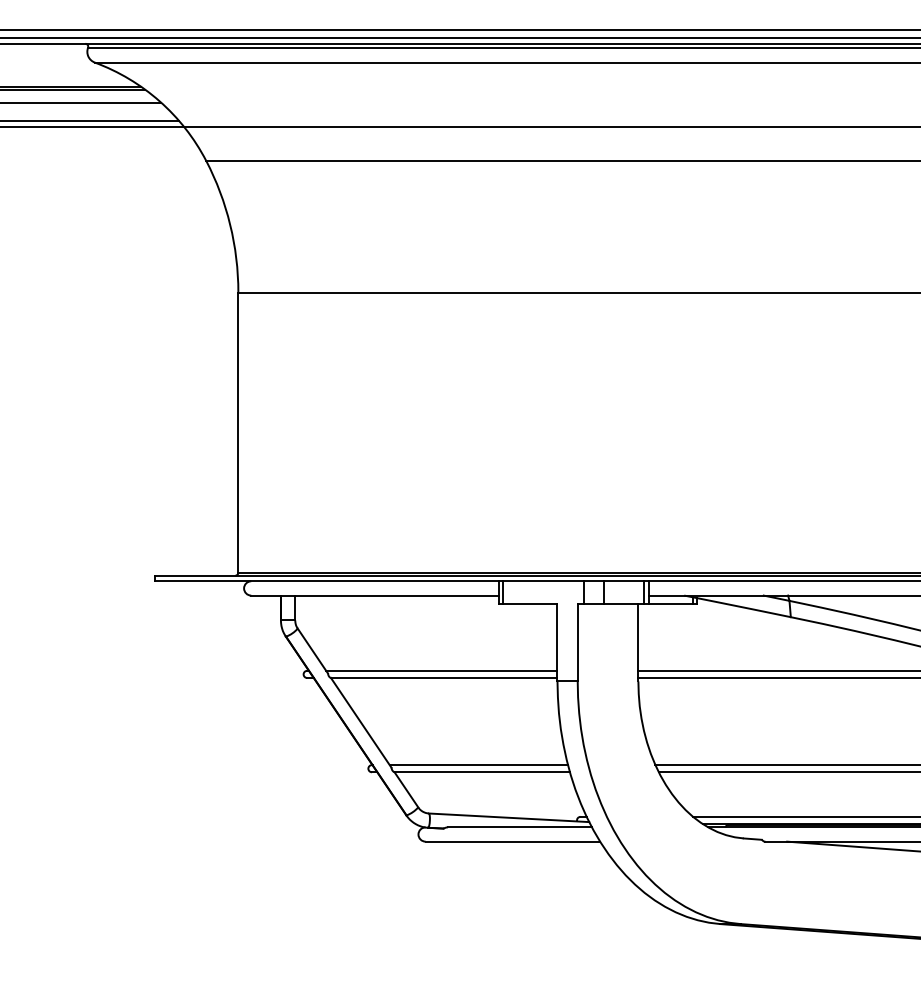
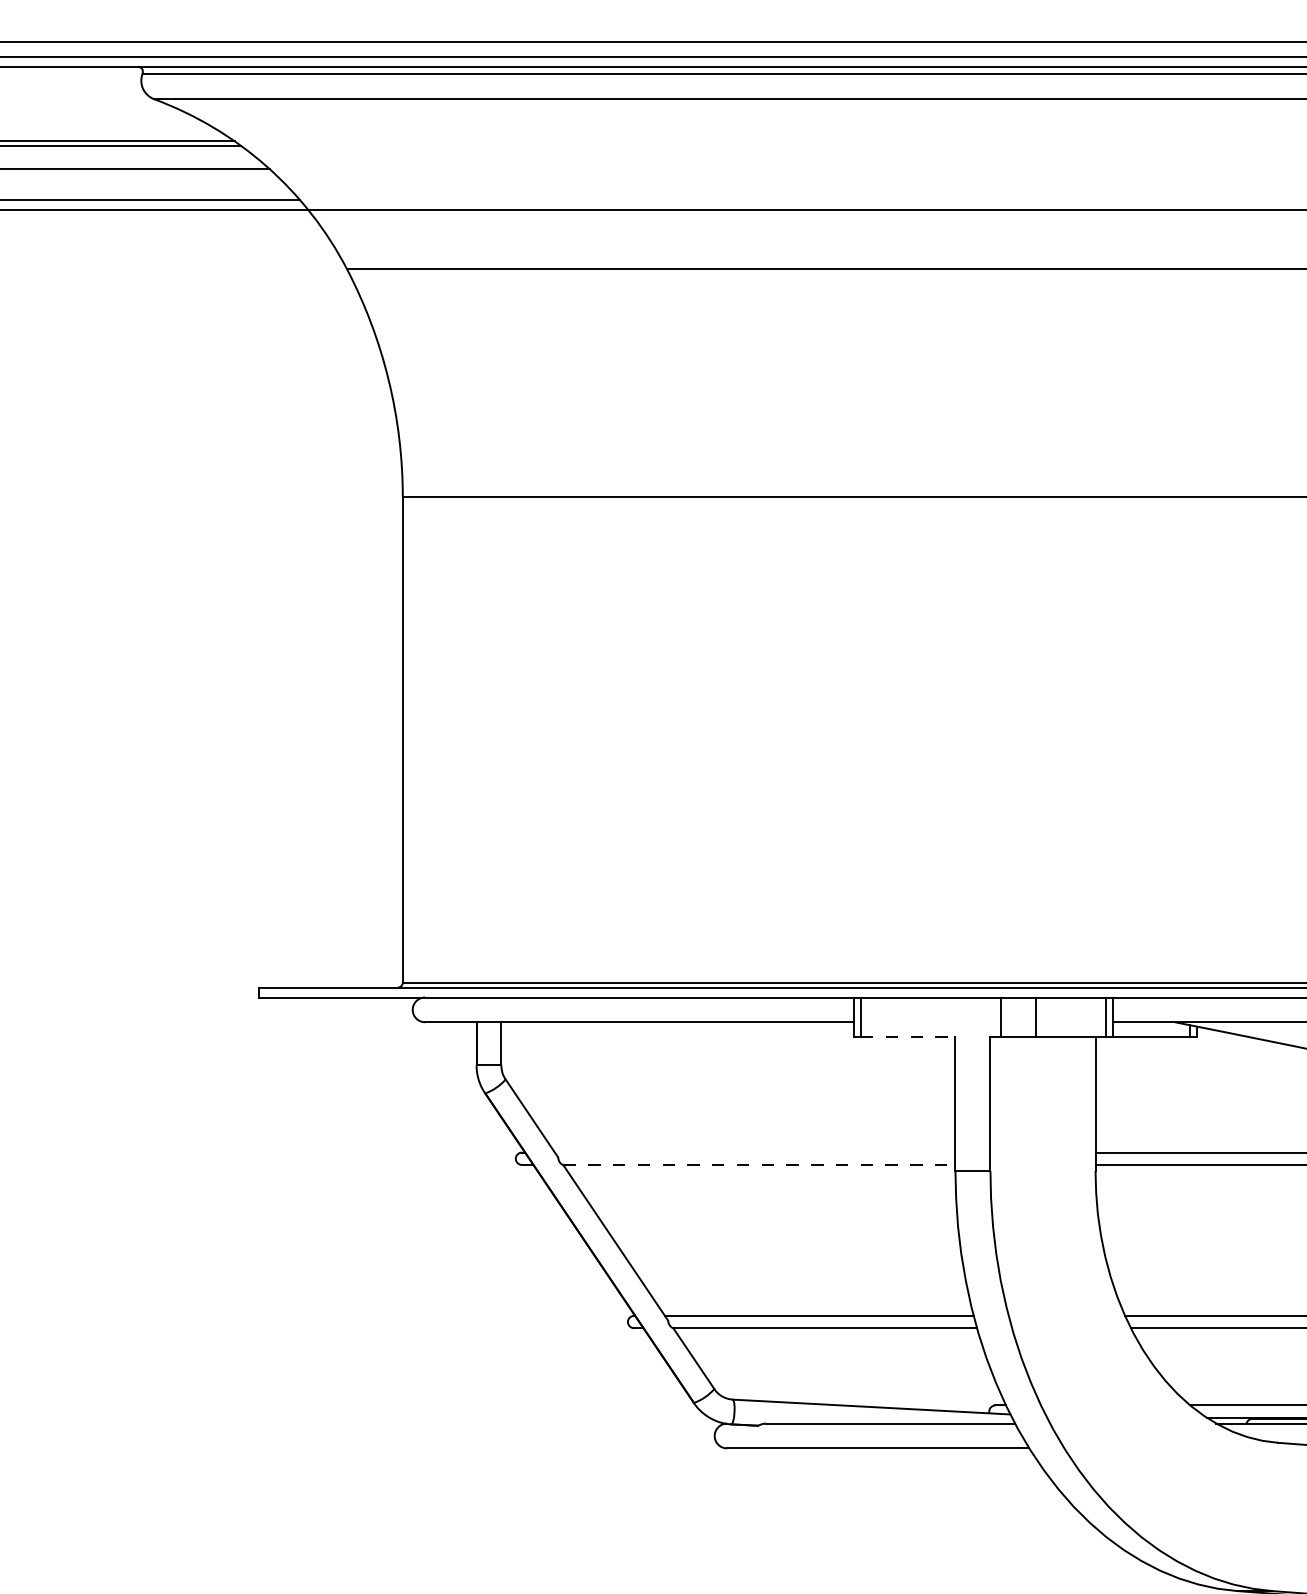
line: (530, 604) -> (908, 1037), solid -> dashed
line: (441, 670) -> (754, 1151), removed
line: (444, 678) -> (759, 1165), solid -> dashed

